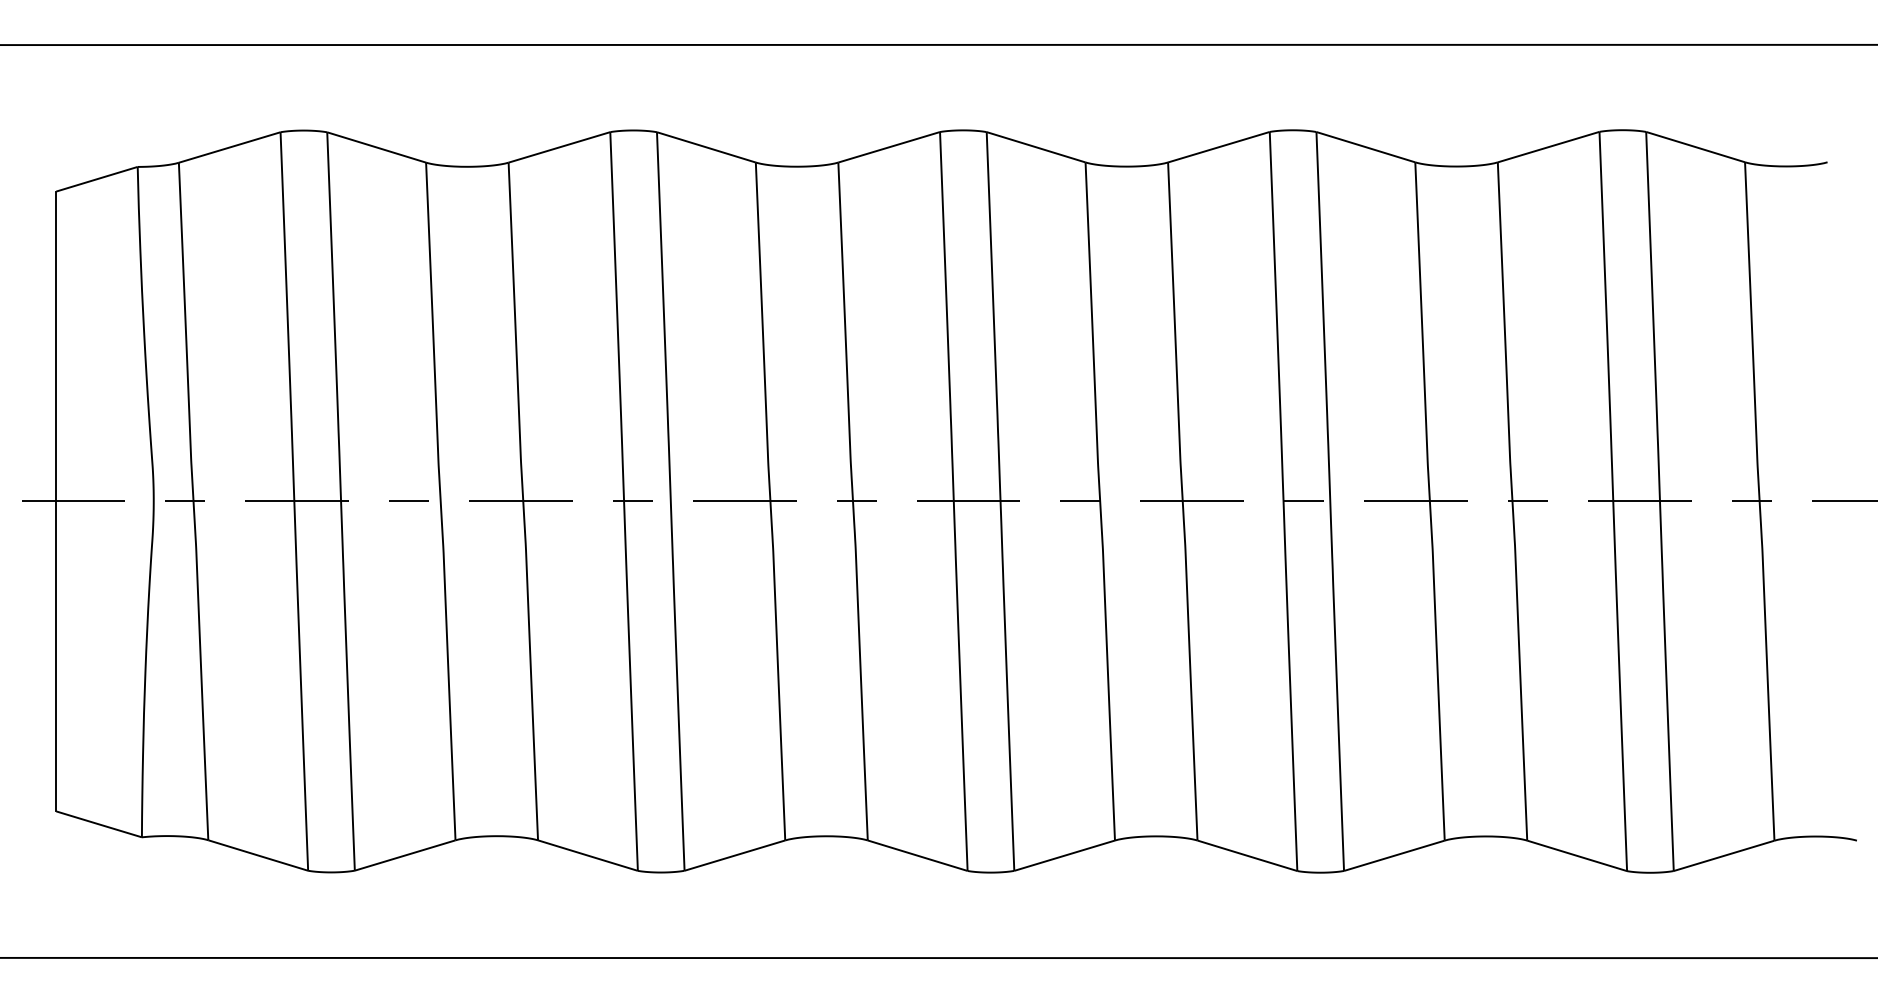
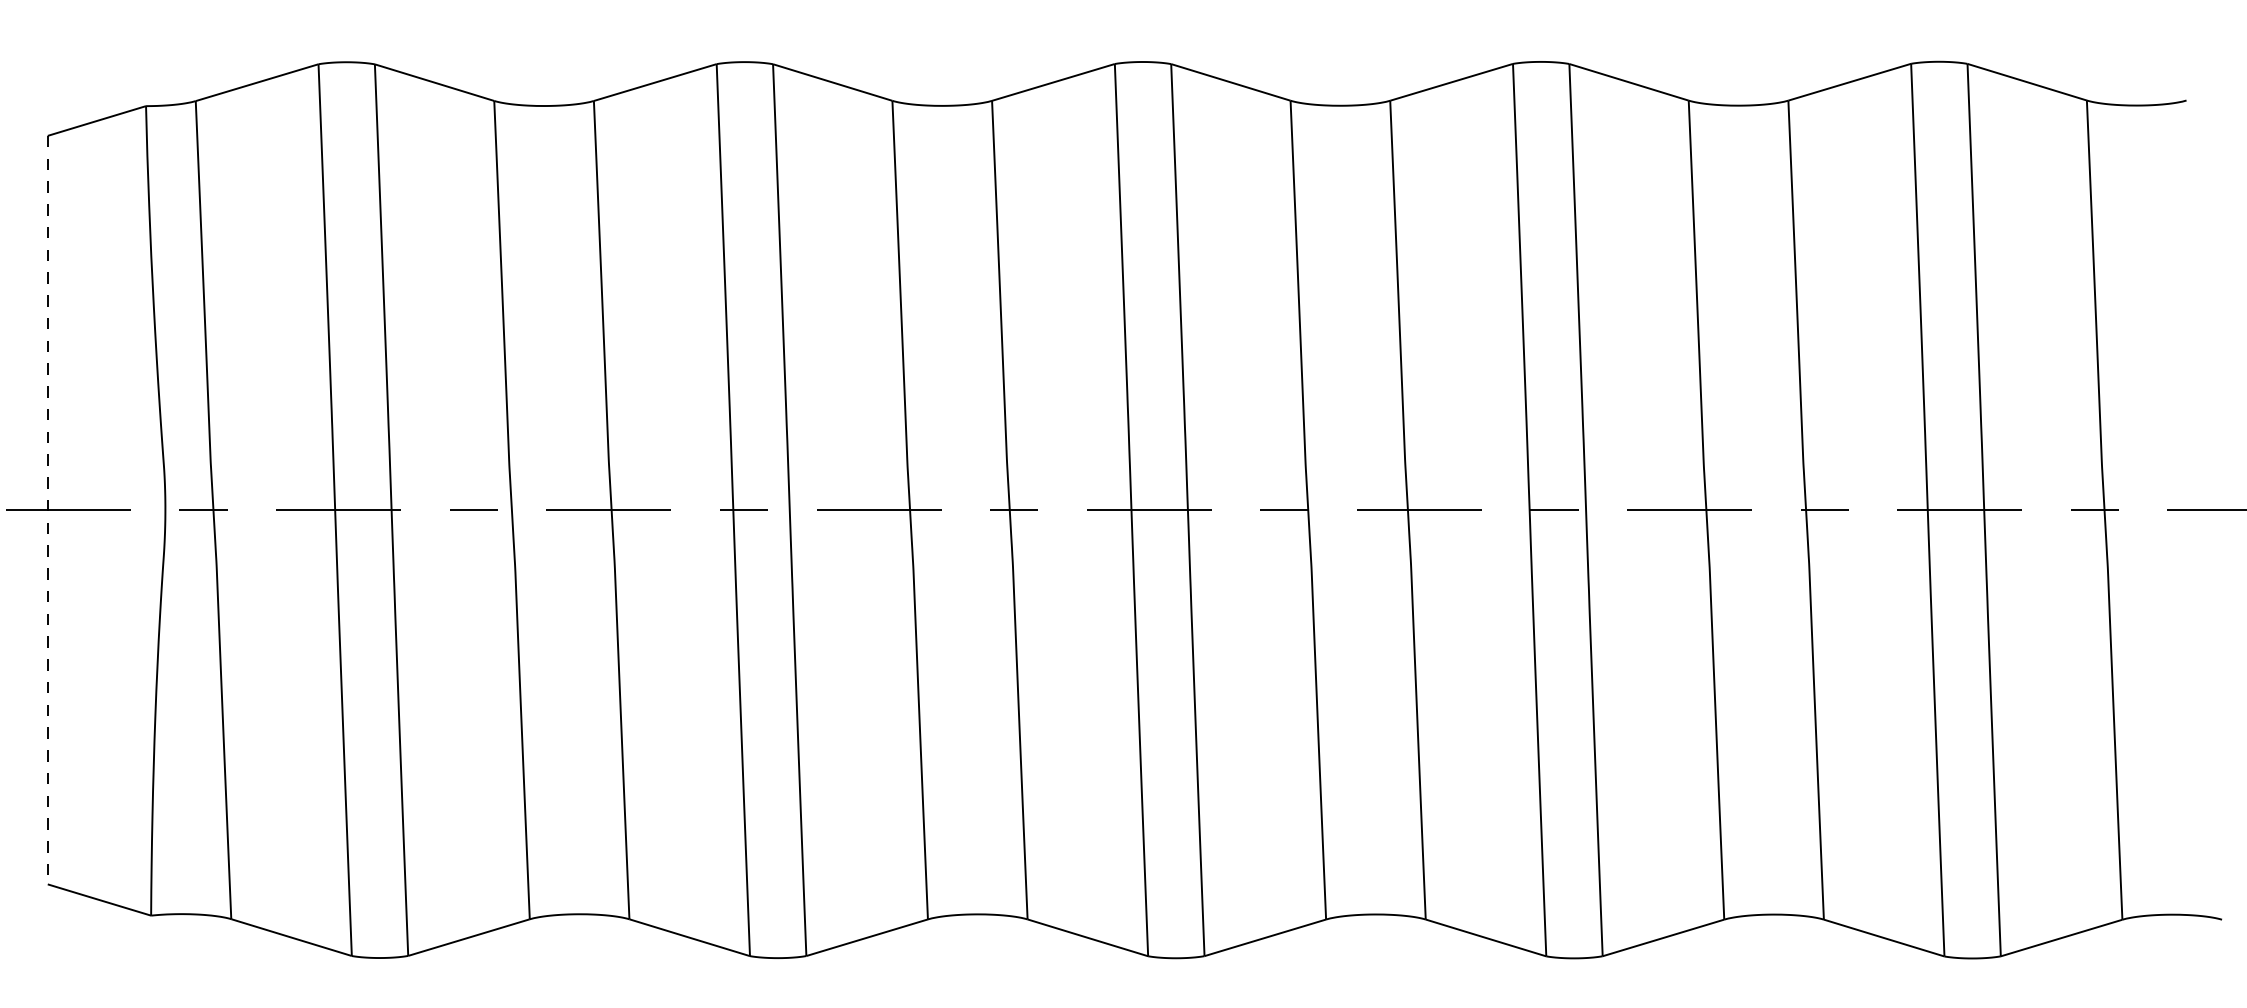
line: (56, 501) -> (47, 510), solid -> dashed

